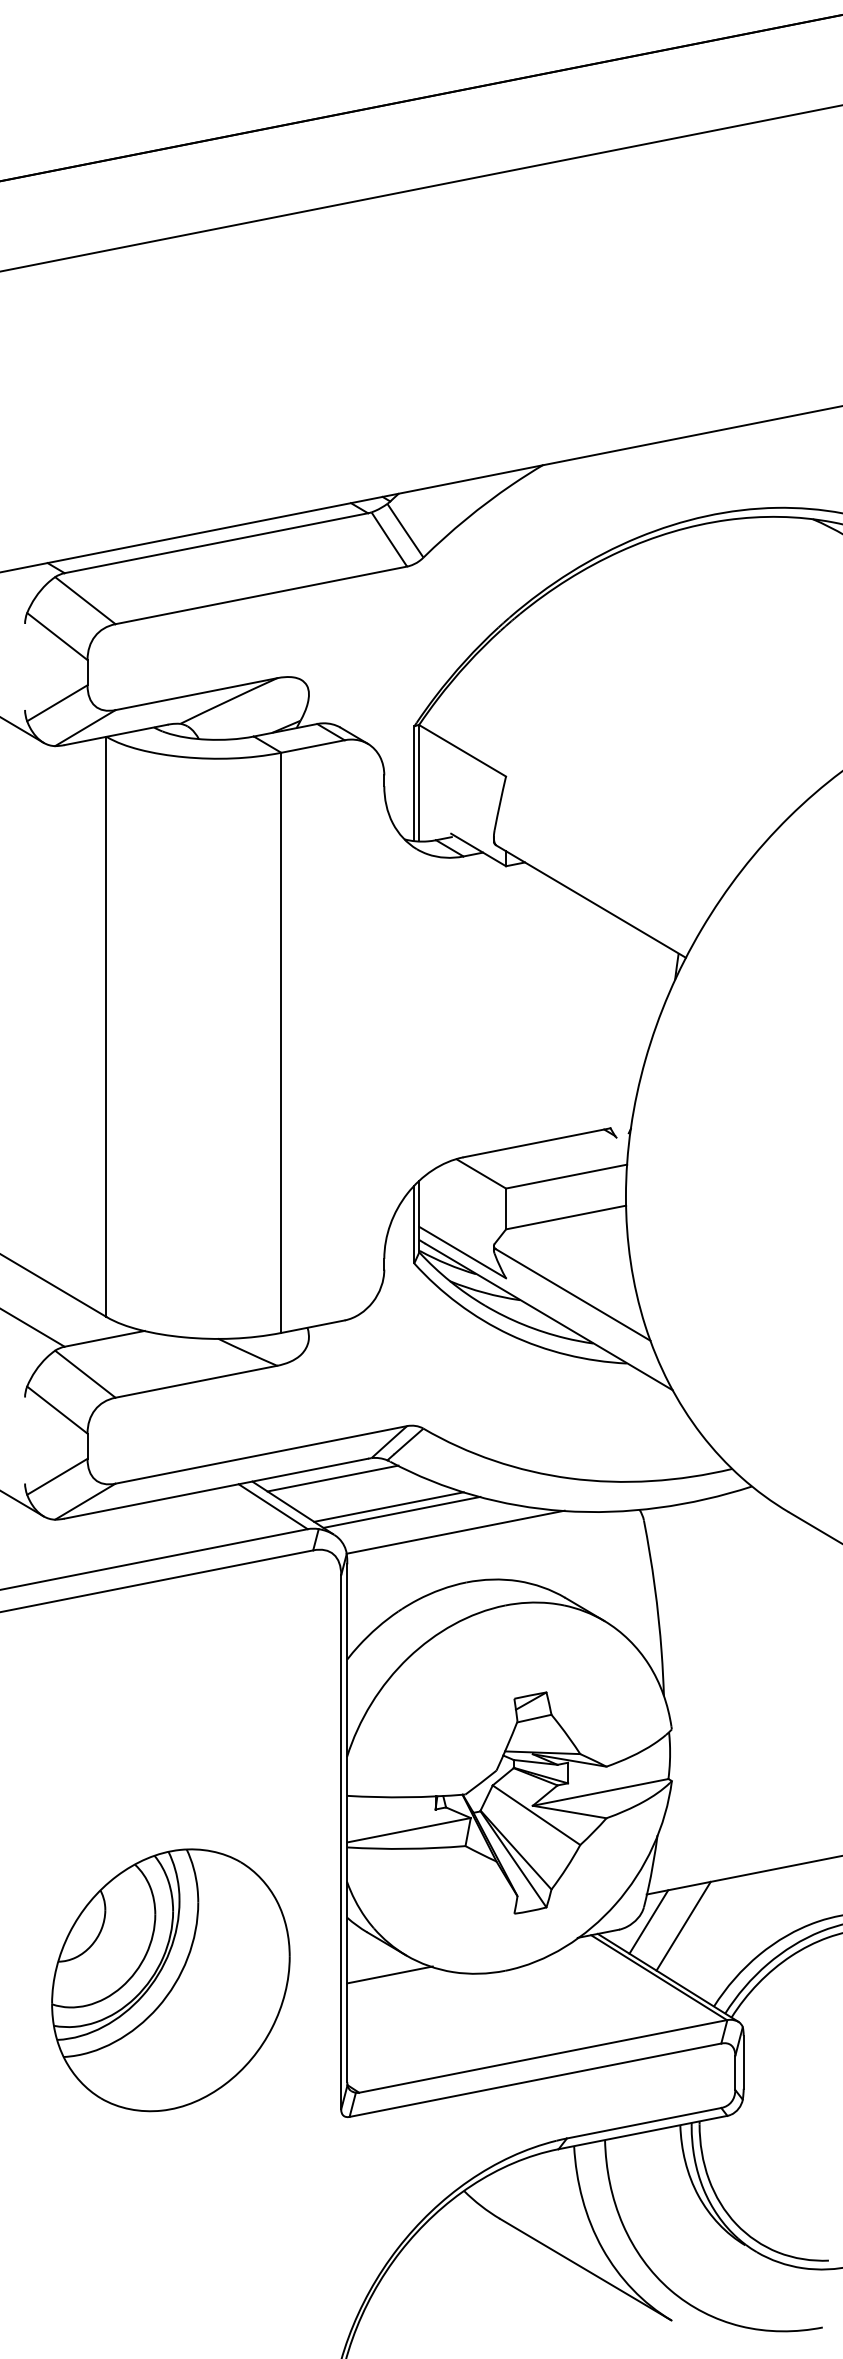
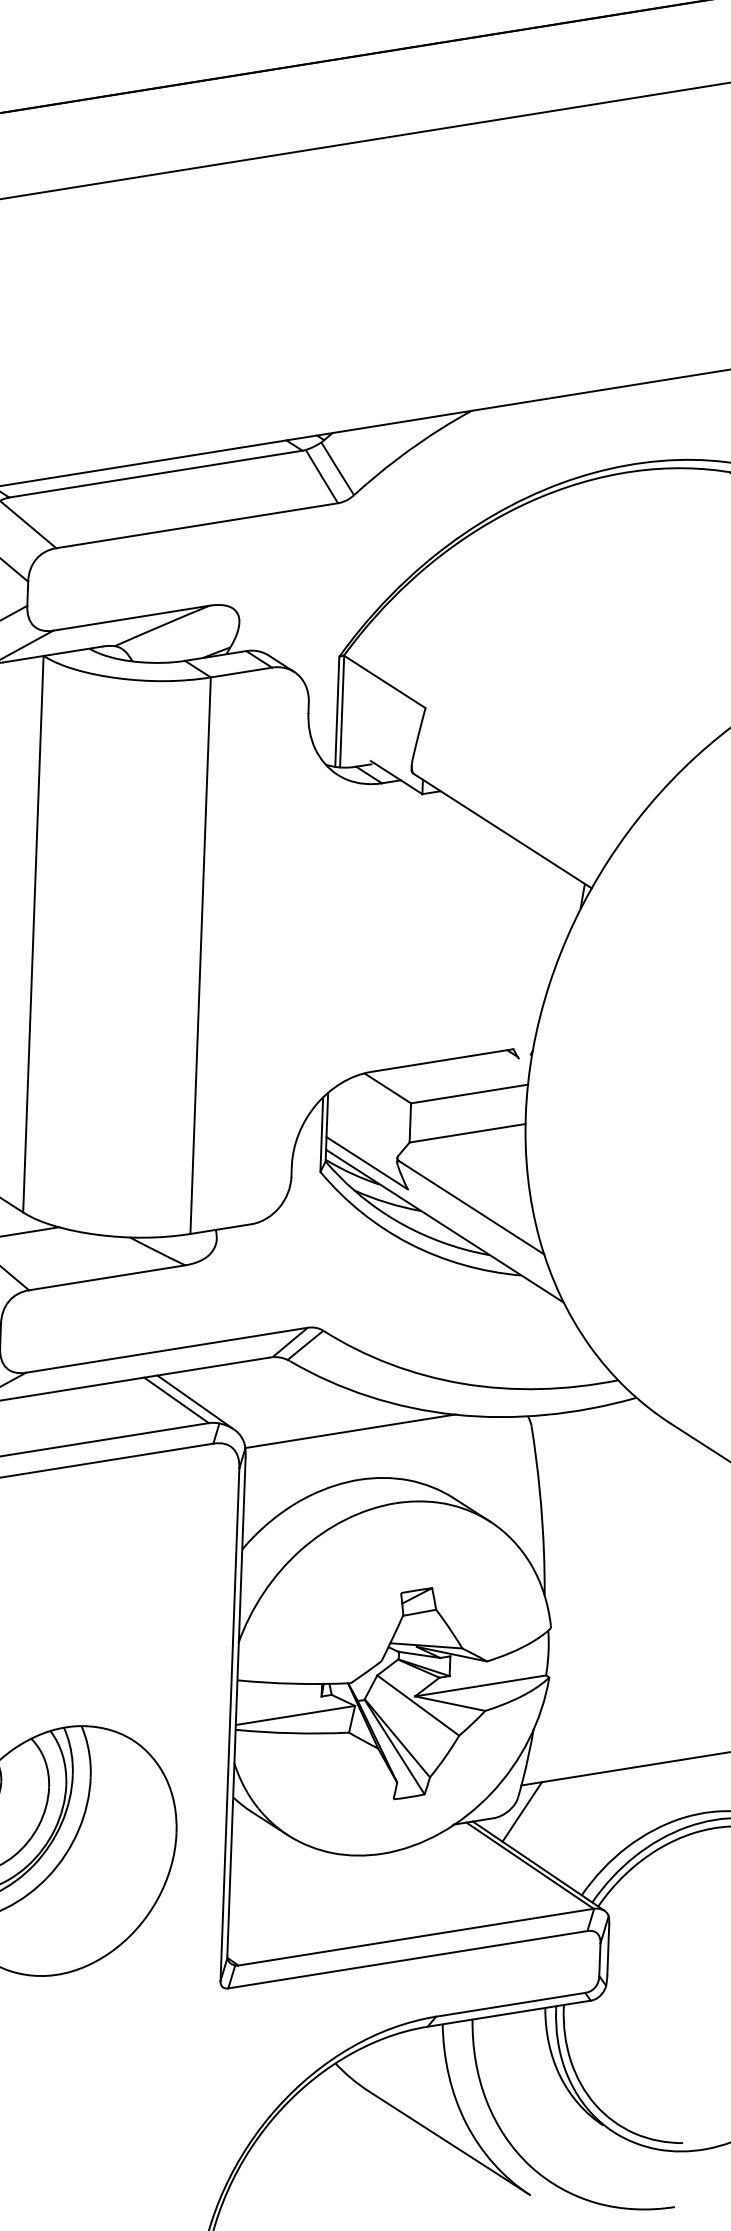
line: (332, 1478) -> (234, 1375), removed
line: (388, 1506) -> (287, 1404), removed
line: (401, 1511) -> (299, 1409), removed
line: (683, 1925) -> (555, 1816), removed
line: (389, 1974) -> (271, 1853), removed

